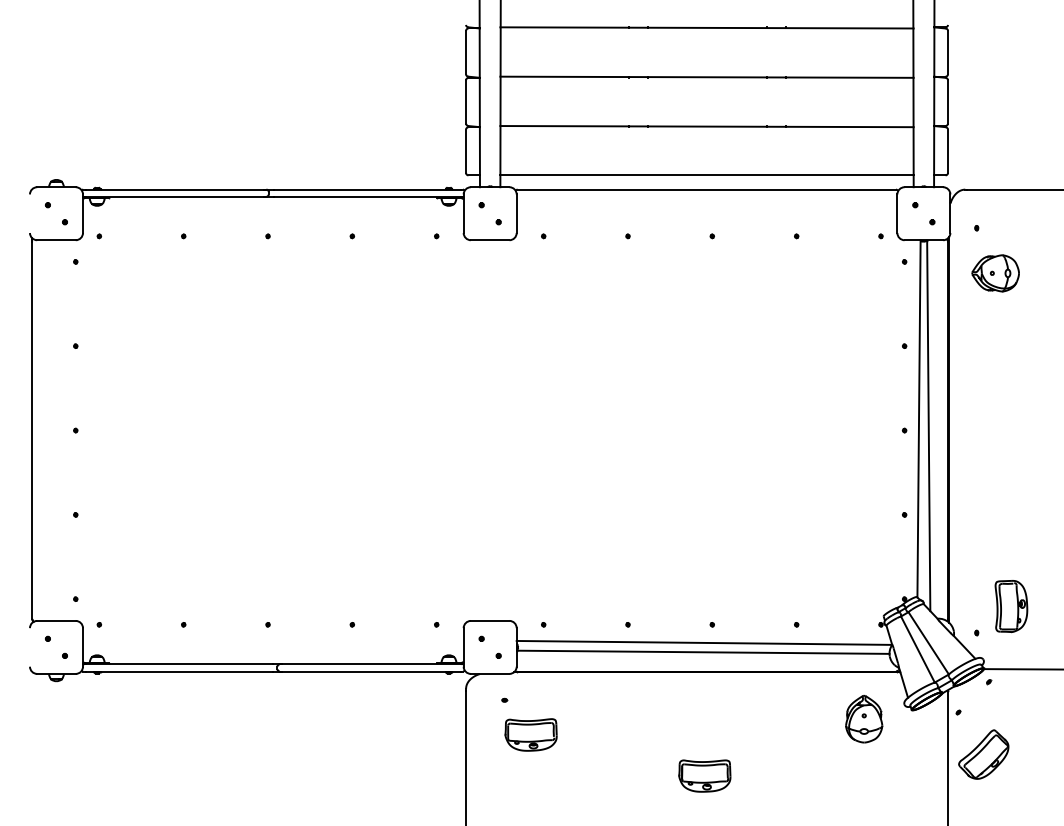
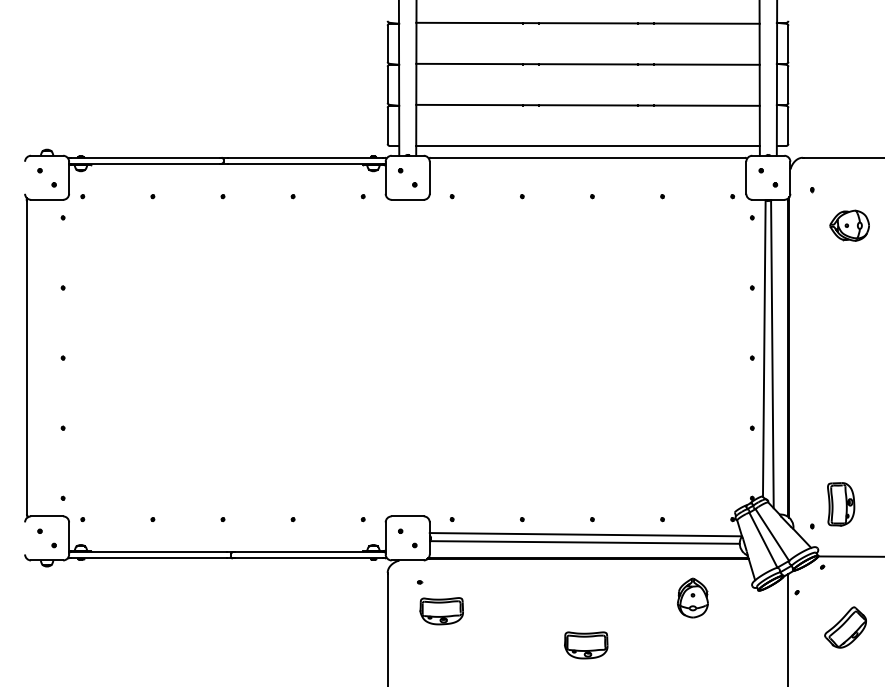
part: (995, 273) -> (849, 225), moved
part: (864, 719) -> (693, 598), moved
part: (983, 754) -> (845, 627), moved

